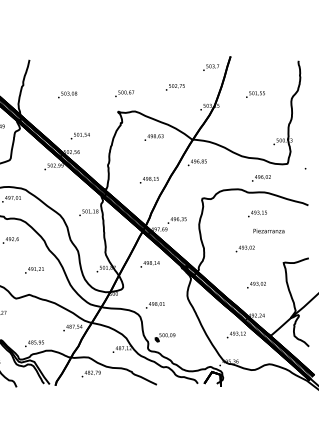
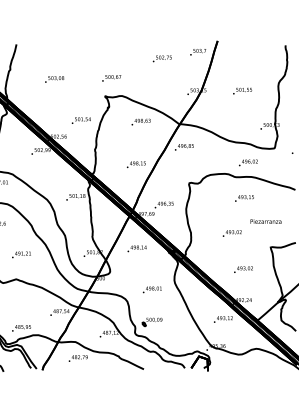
text: (175, 87) -> (162, 59), moved
text: (255, 94) -> (242, 91), moved
text: (79, 135) -> (80, 120), moved
text: (268, 230) -> (265, 221), moved
text: (155, 305) -> (152, 290), moved

